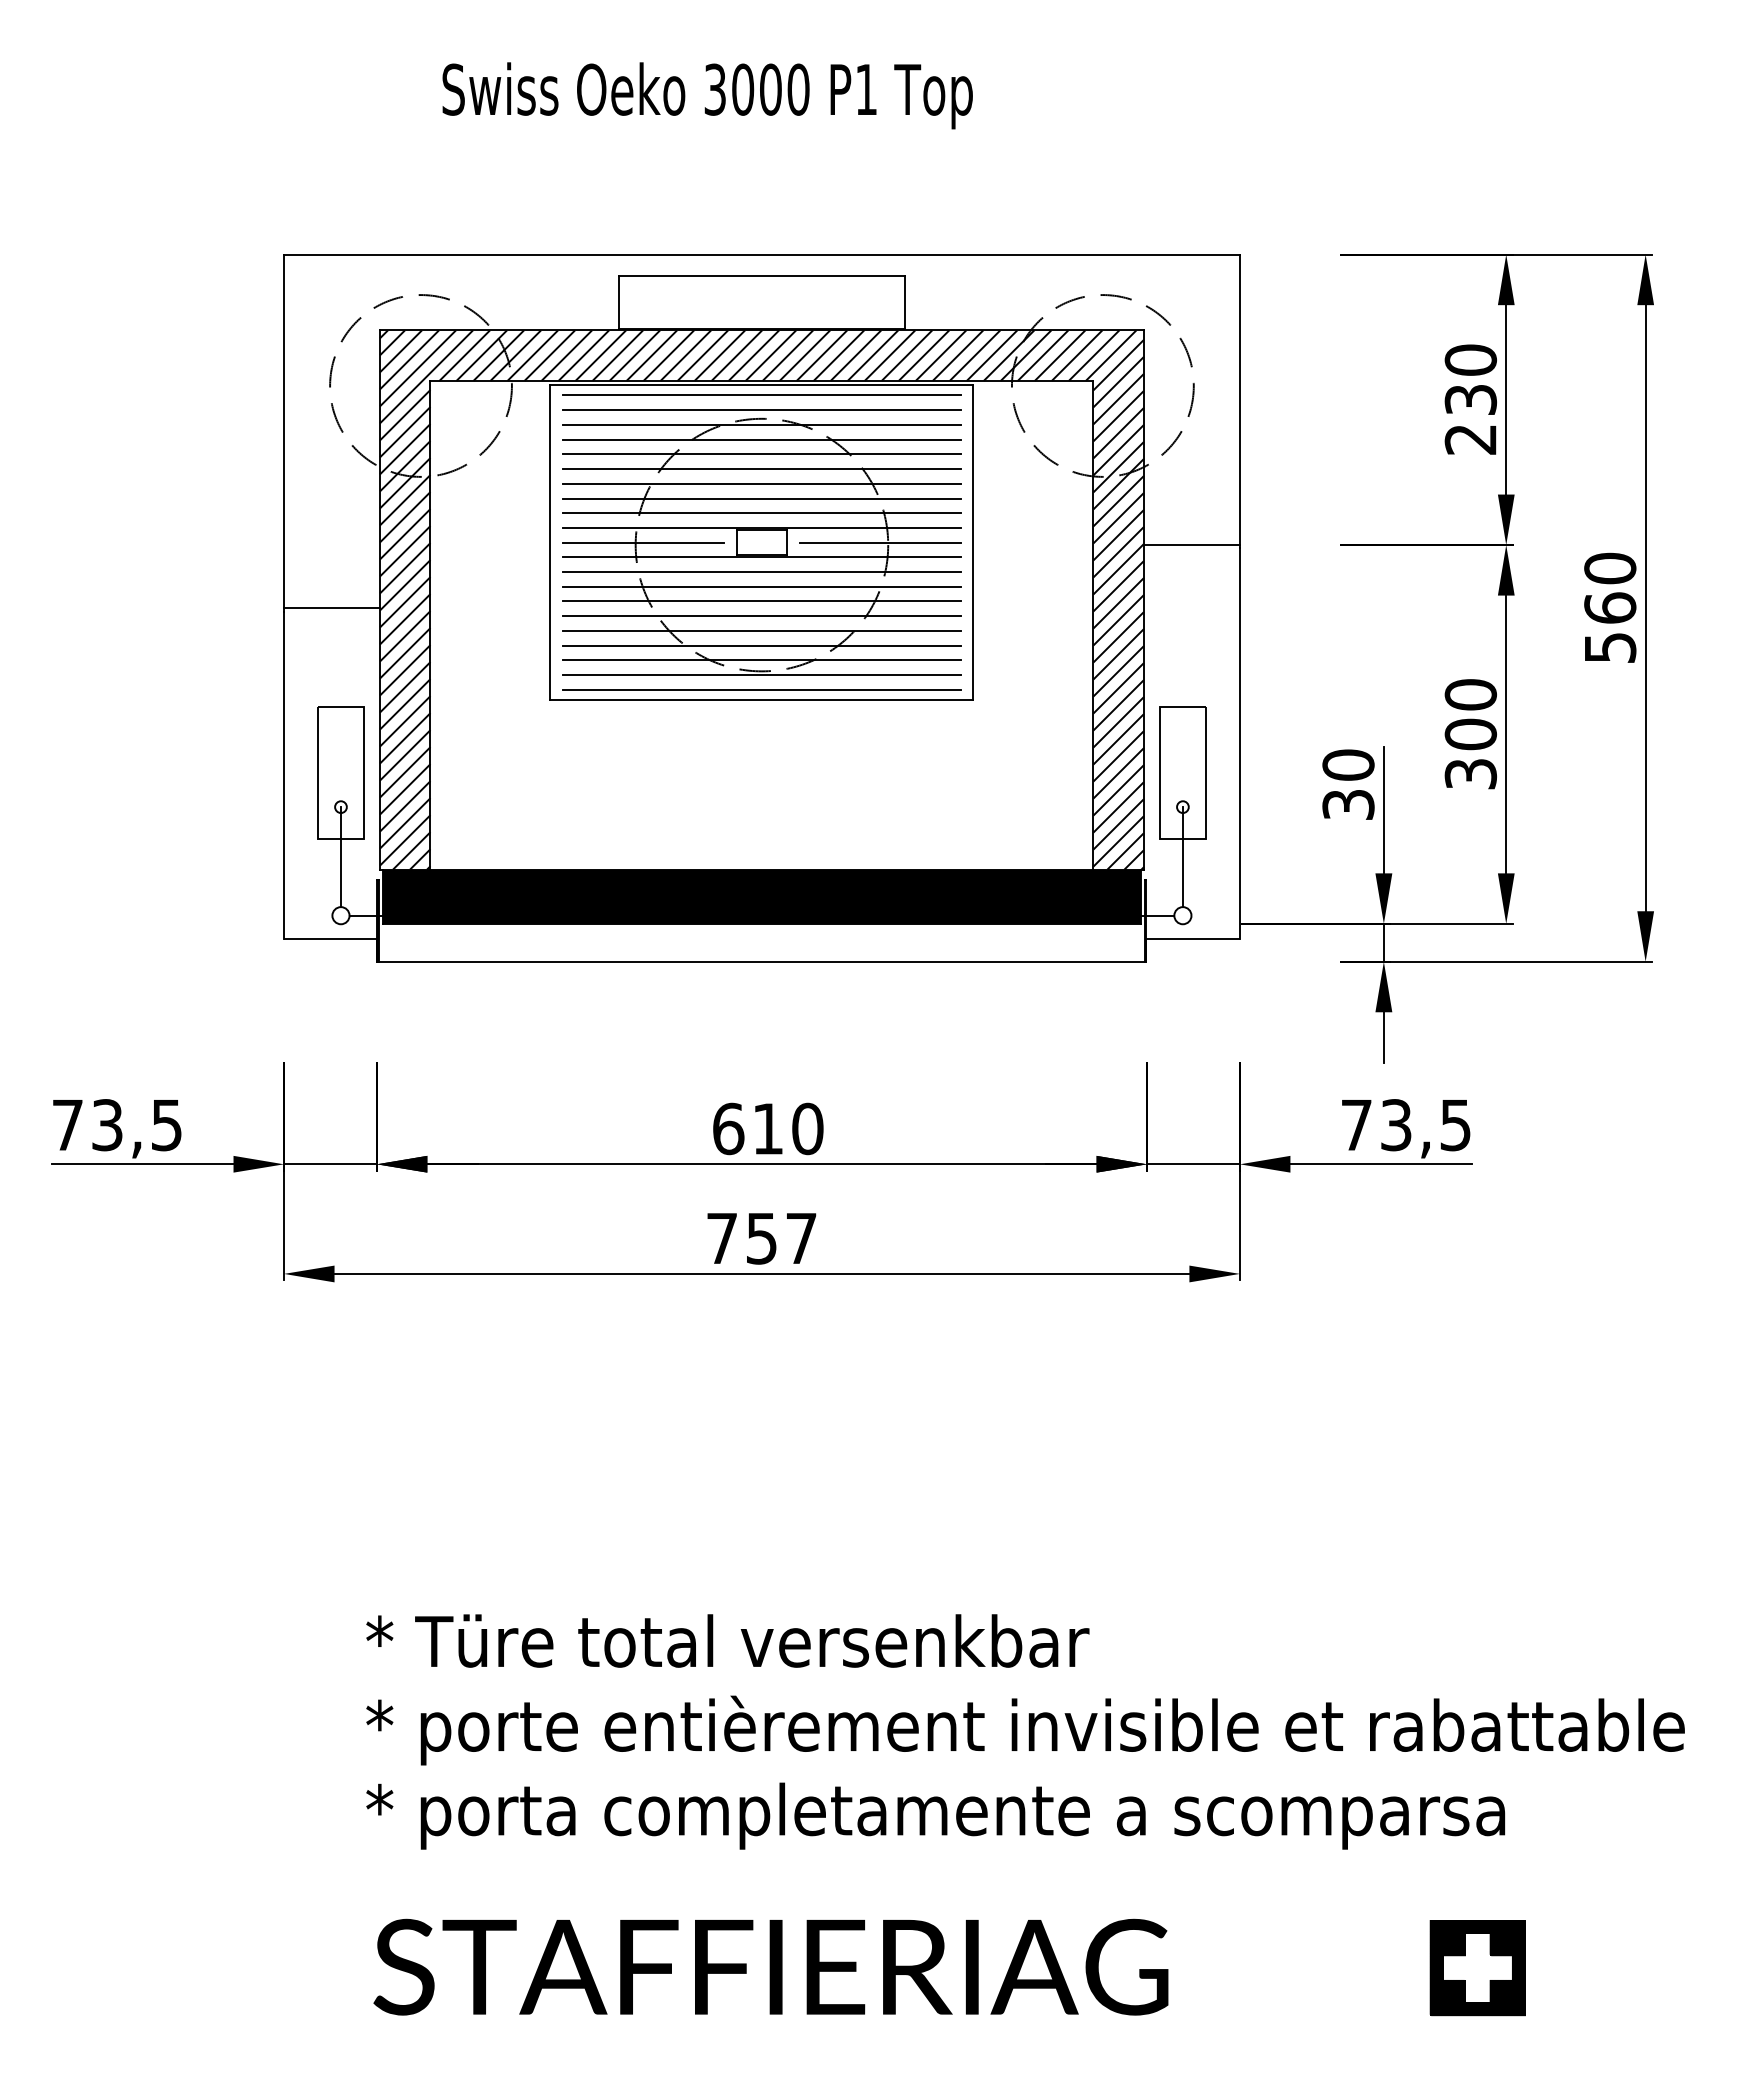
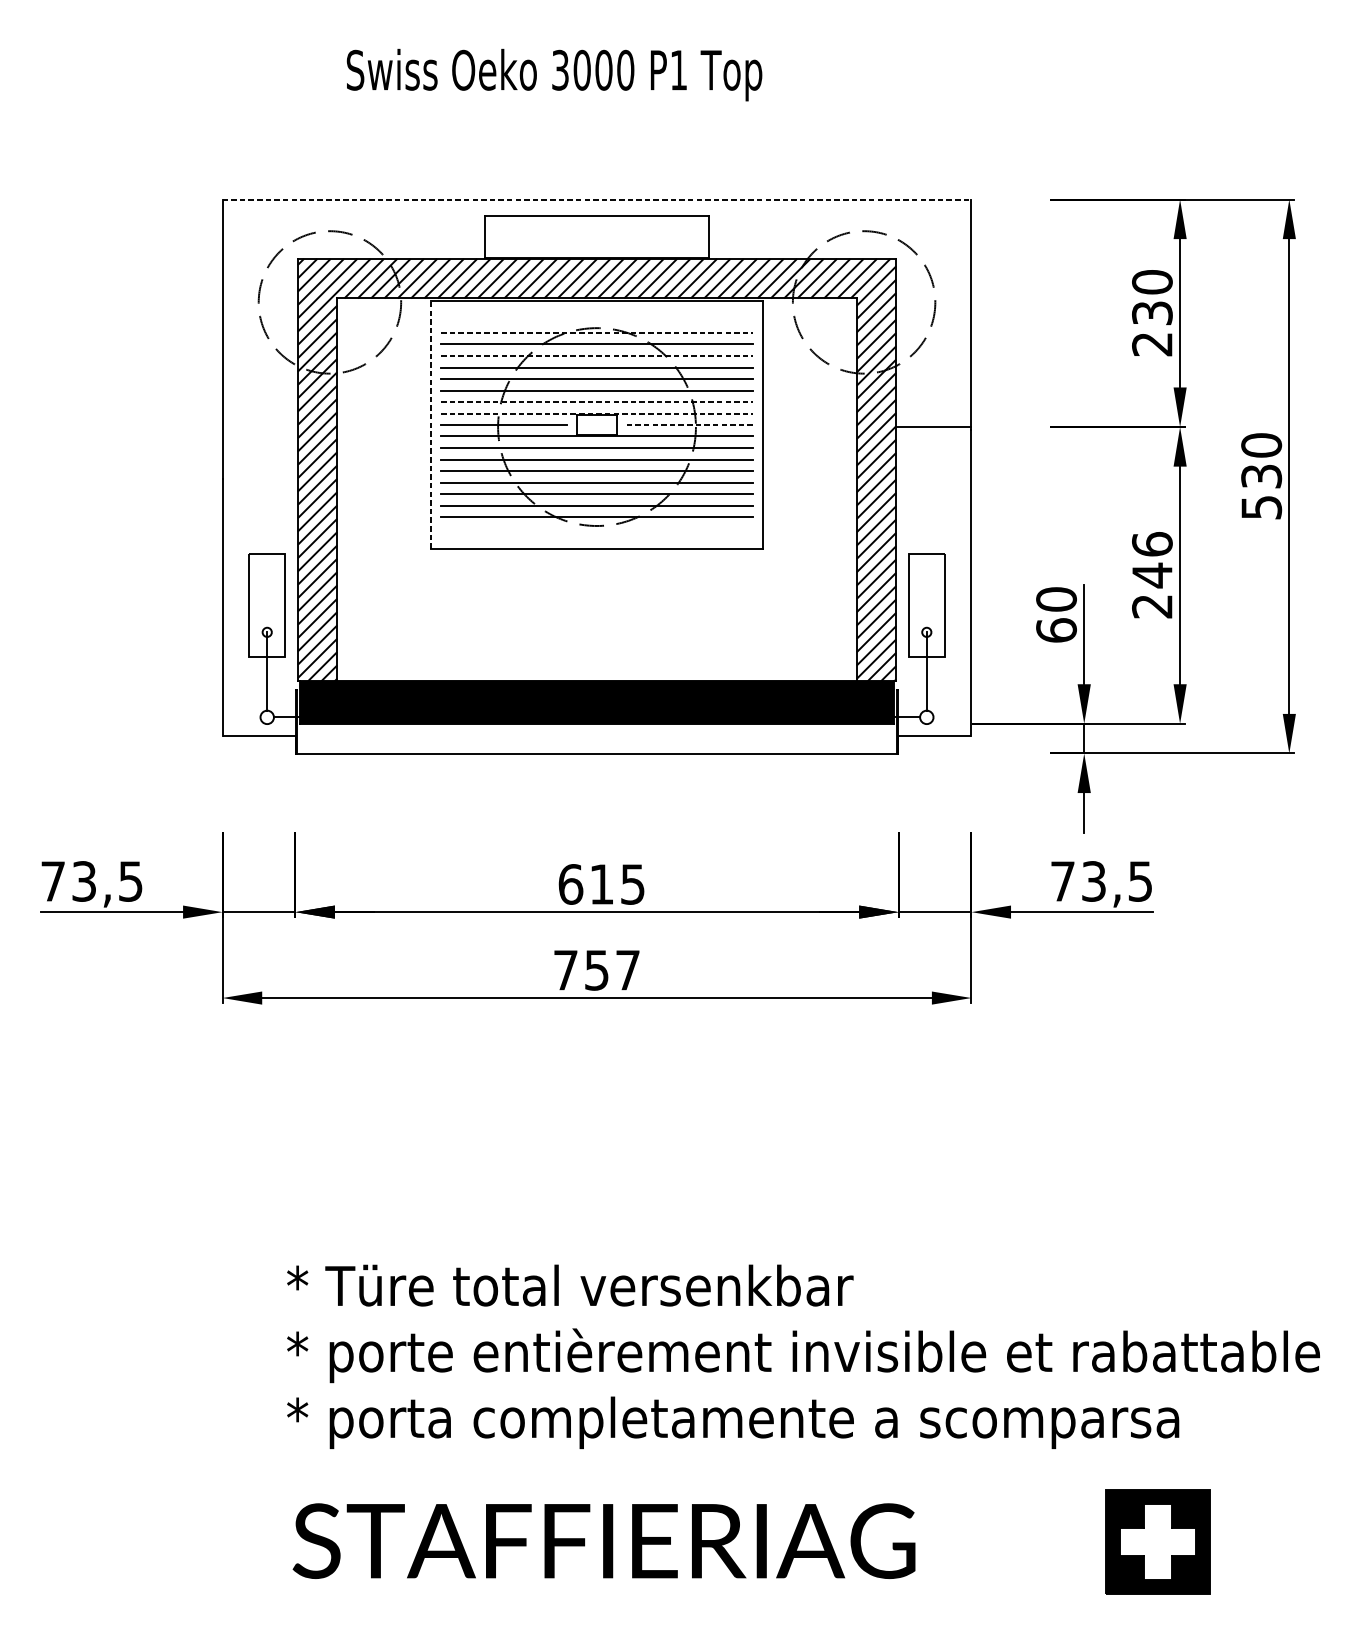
line: (761, 254) -> (596, 199), solid -> dashed
line: (761, 394) -> (596, 309), removed
line: (761, 409) -> (596, 320), removed
line: (761, 424) -> (596, 332), solid -> dashed
line: (761, 454) -> (596, 356), solid -> dashed
line: (761, 513) -> (596, 402), solid -> dashed
line: (761, 528) -> (596, 414), solid -> dashed
line: (550, 542) -> (431, 425), solid -> dashed
line: (880, 542) -> (689, 425), solid -> dashed
text: (1610, 607) -> (1261, 475), 560 -> 530
line: (331, 608) -> (259, 476), removed
line: (761, 675) -> (596, 529), removed
line: (761, 689) -> (596, 540), removed
text: (1470, 734) -> (1152, 575), 300 -> 246
text: (1348, 804) -> (1056, 630), 30 -> 60
text: (807, 1128) -> (632, 884), 610 -> 615
part: (1477, 1968) -> (1157, 1542), size x1.4

